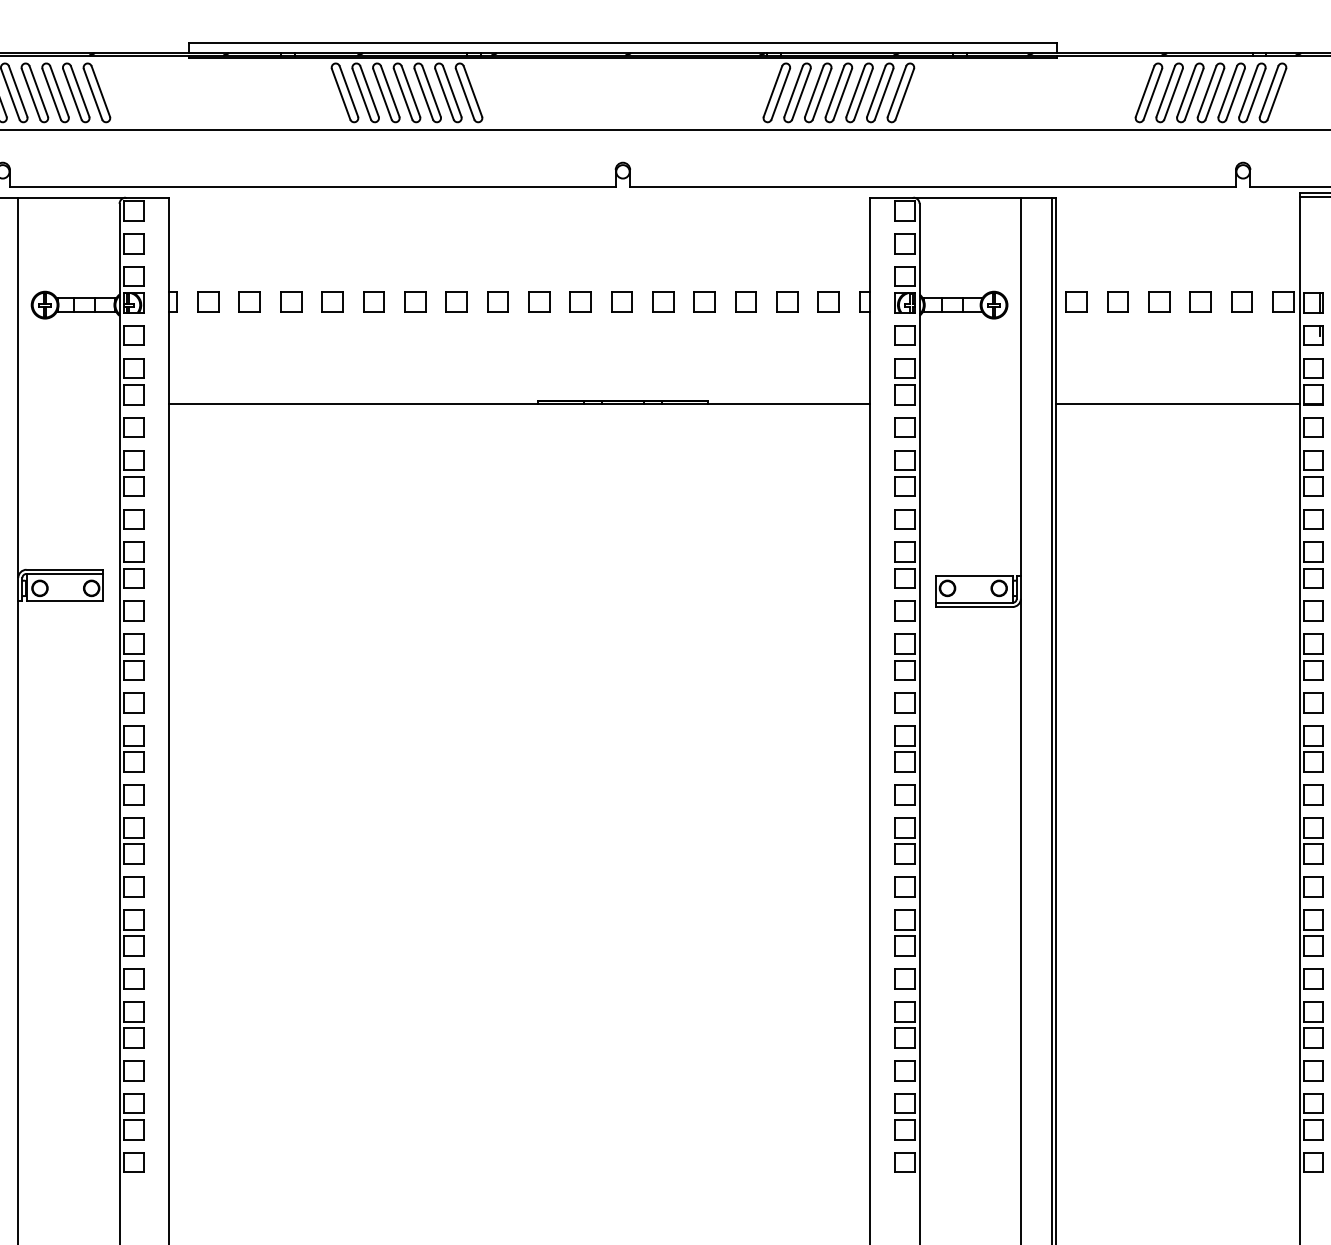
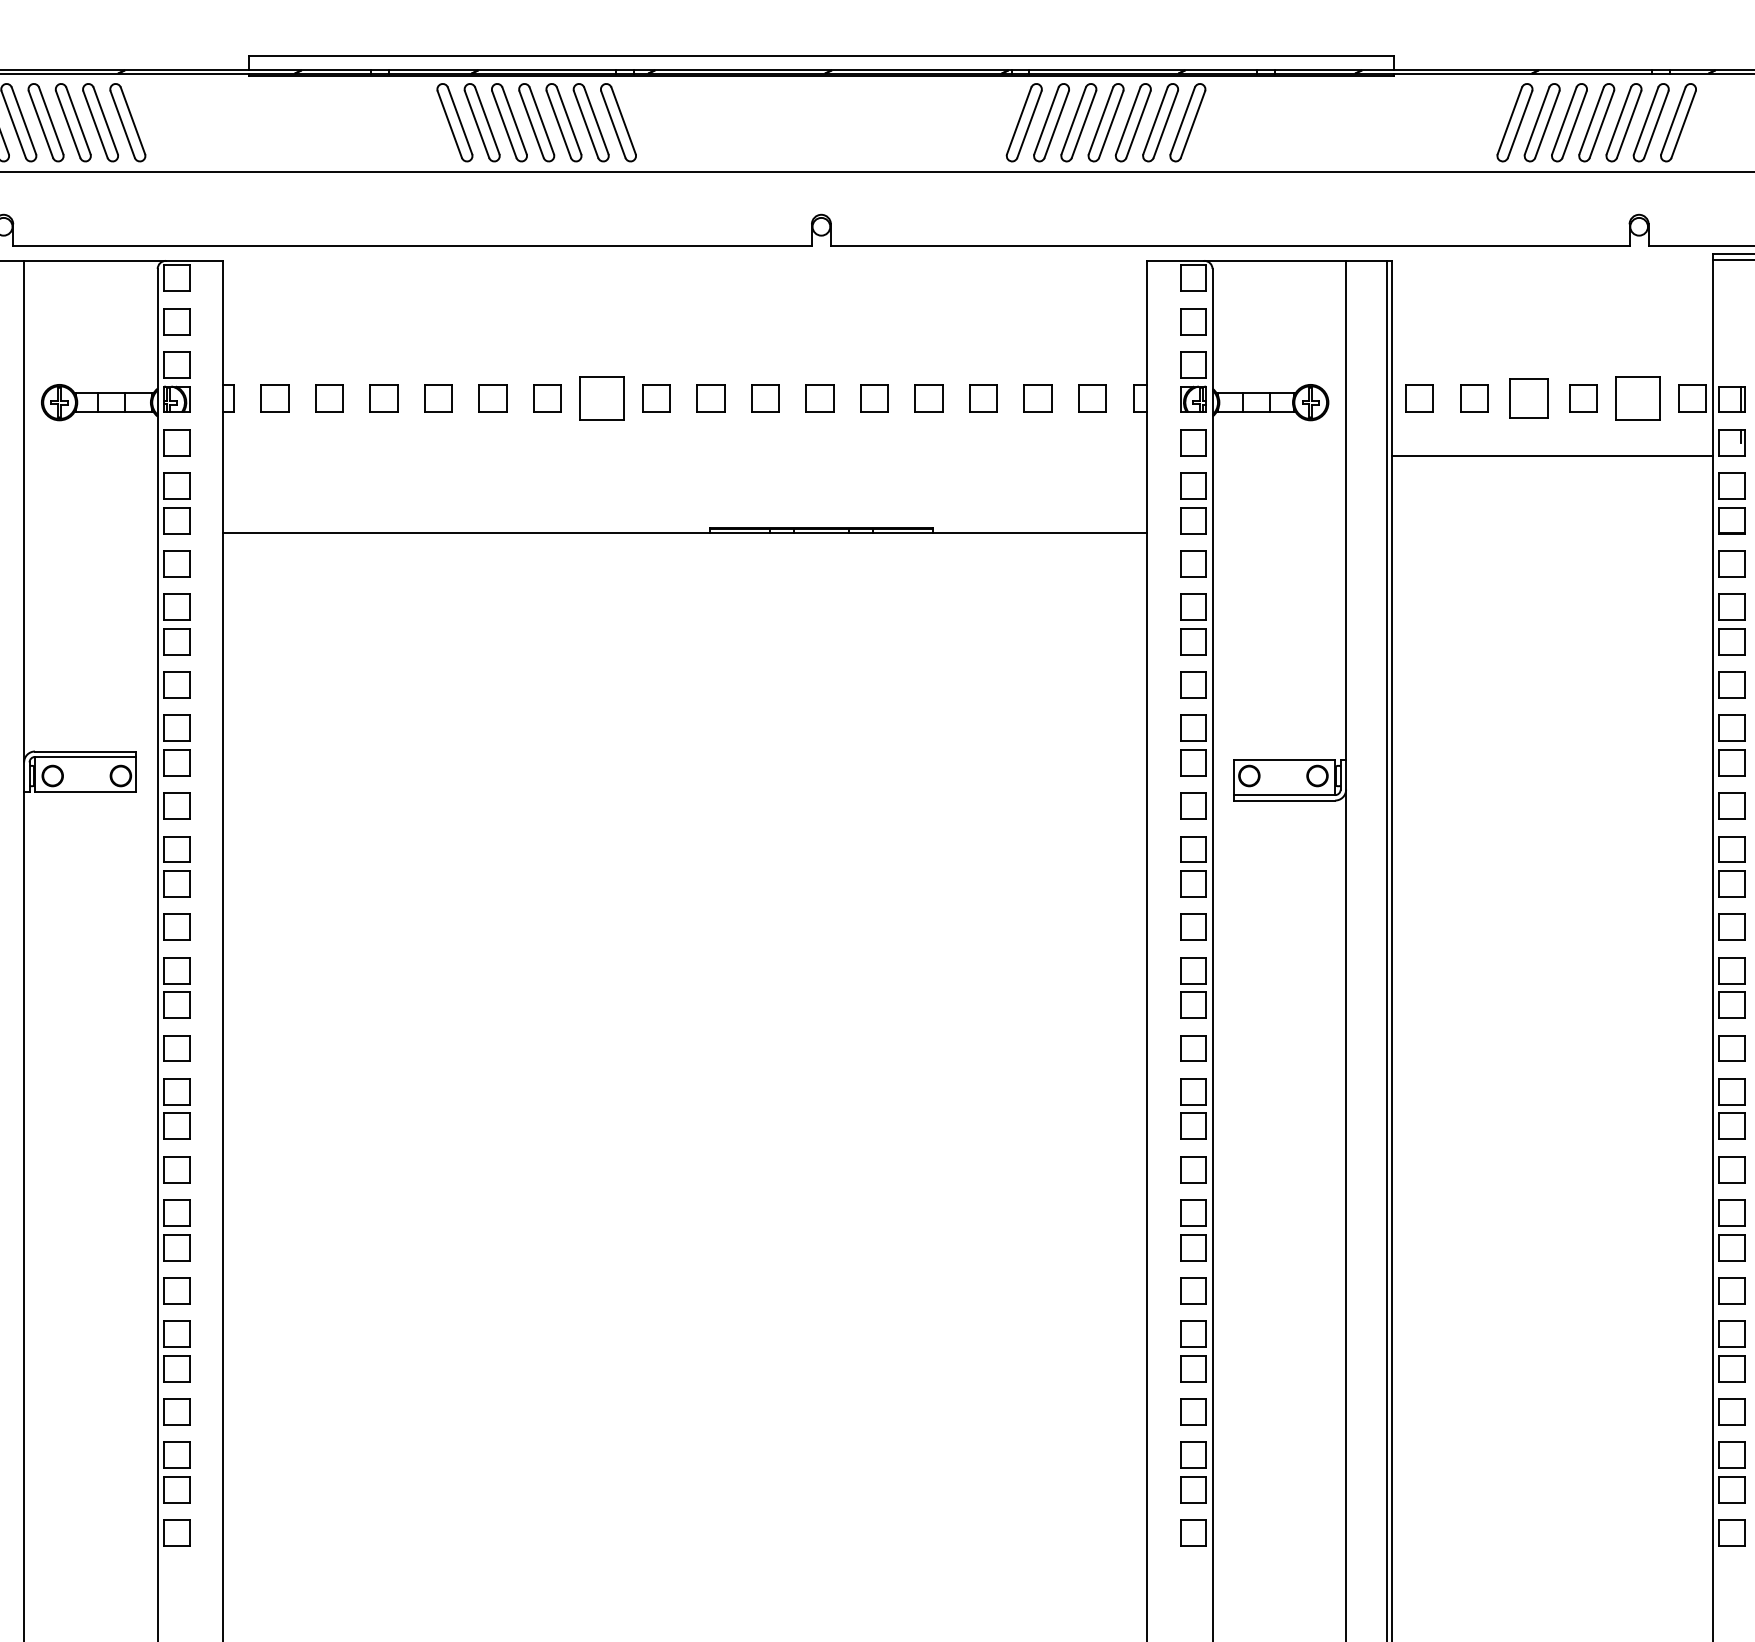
part: (456, 301) -> (601, 397), size x1.6
part: (1159, 301) -> (1528, 397), size x1.4
part: (1241, 301) -> (1636, 397), size x1.6
line: (1177, 404) -> (1552, 455), moved

